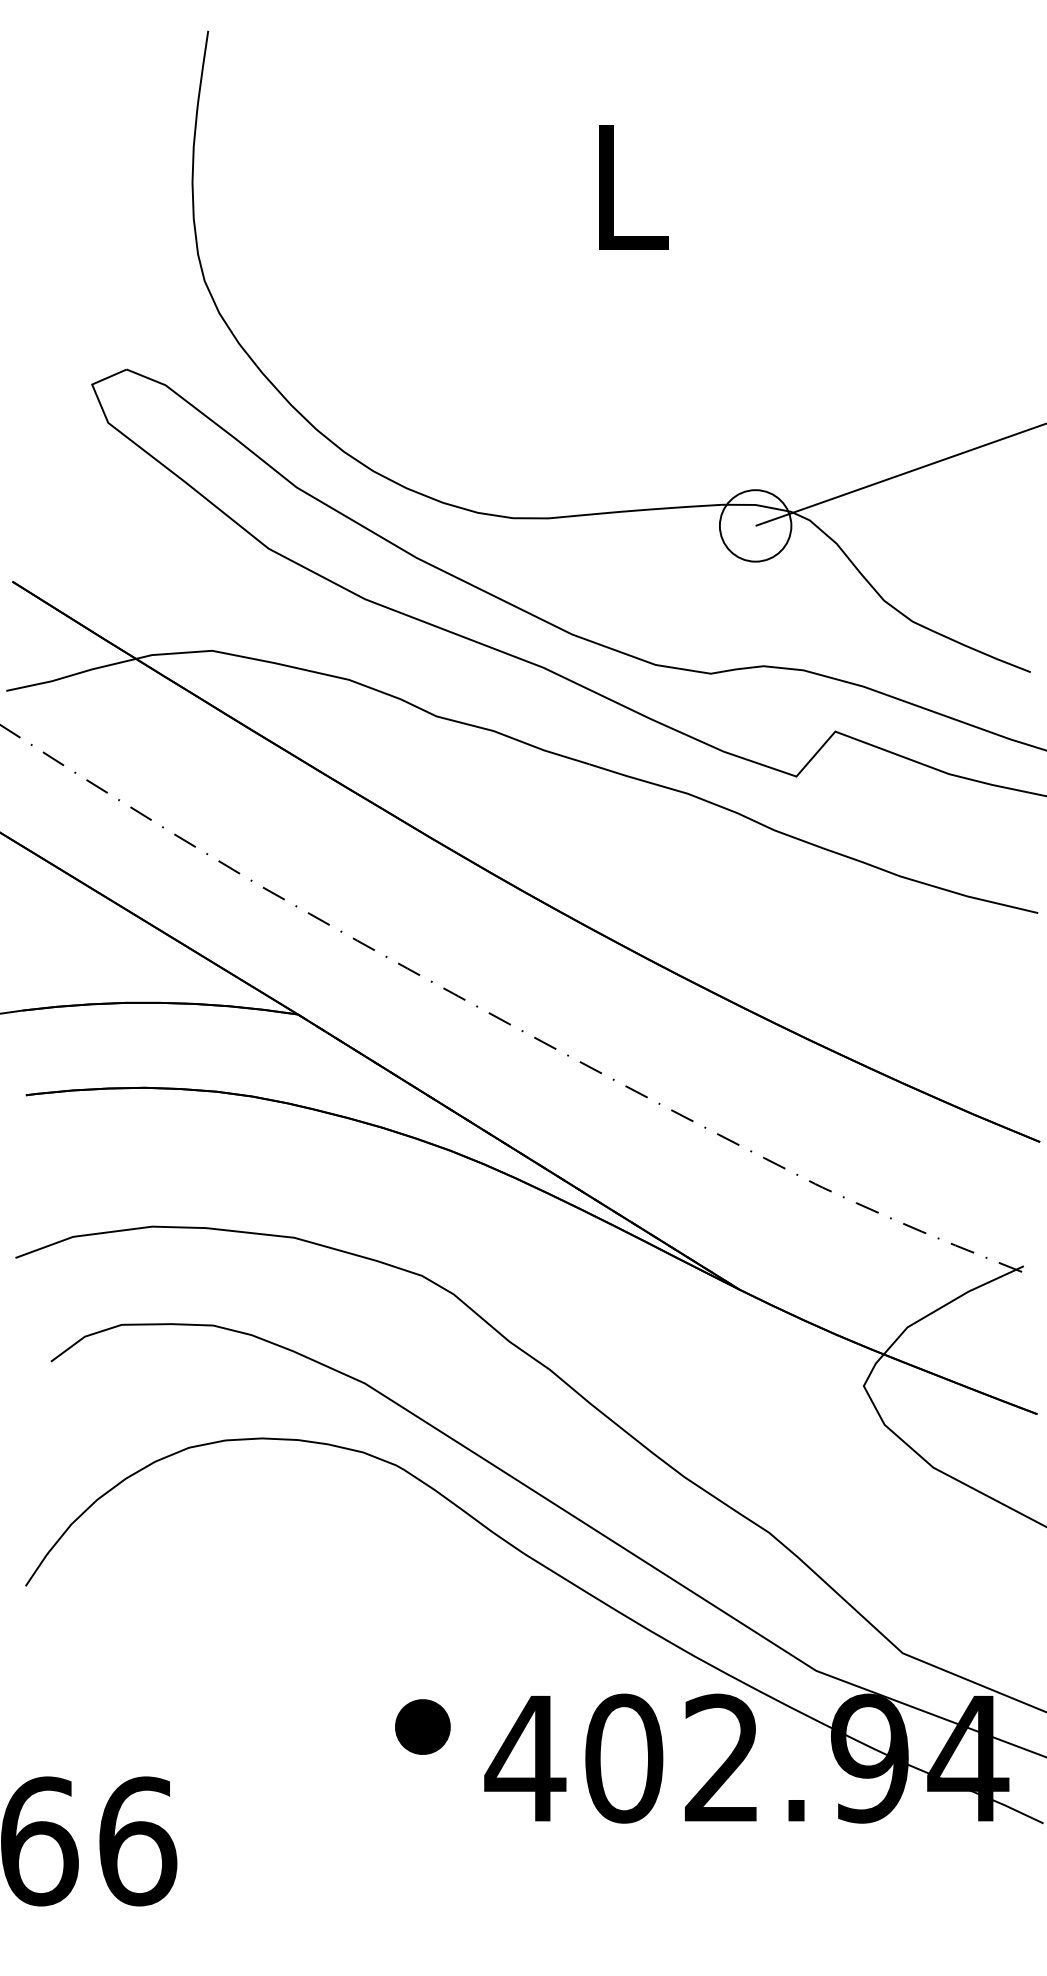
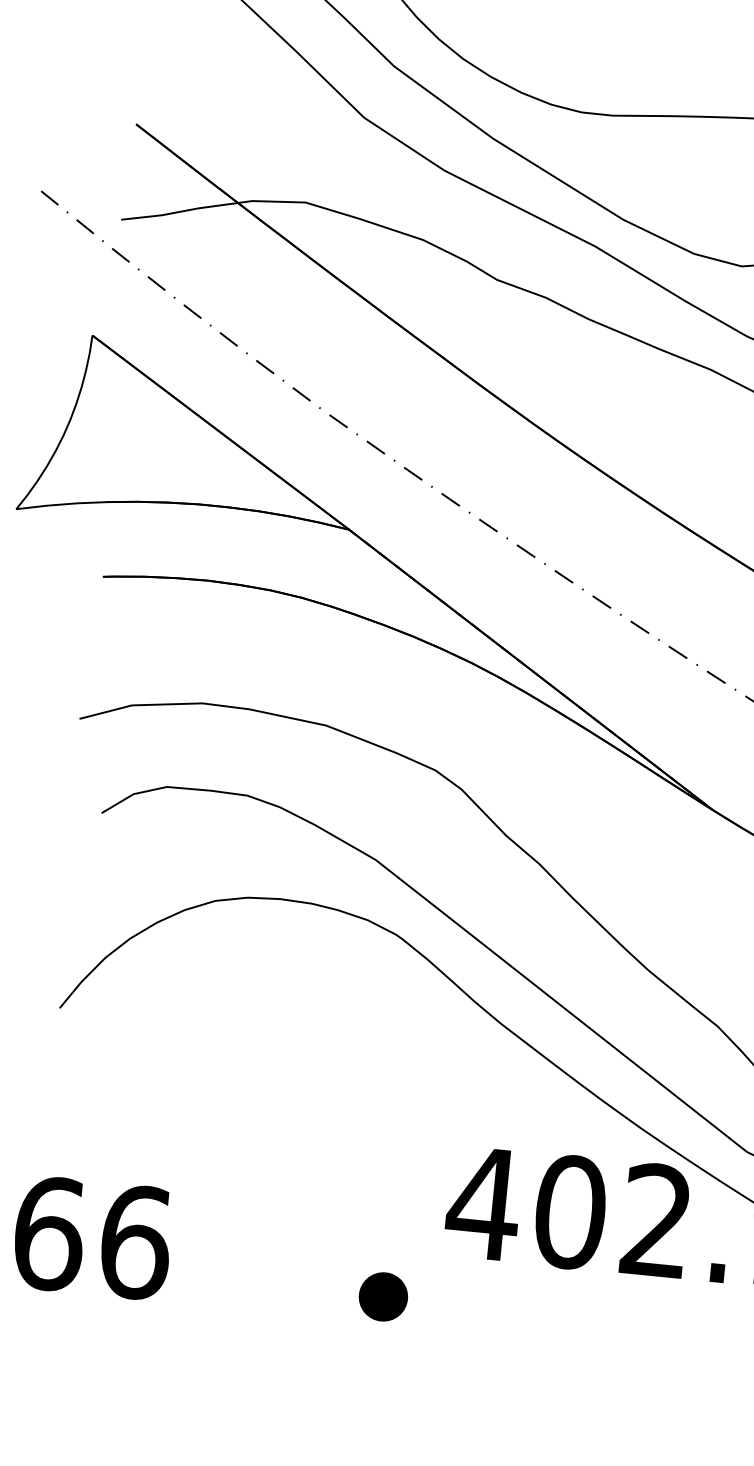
part: (422, 1726) -> (383, 1296), moved

